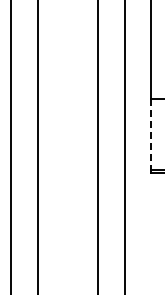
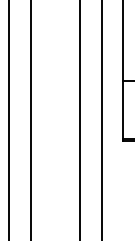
line: (150, 134) -> (123, 109), dashed -> solid

